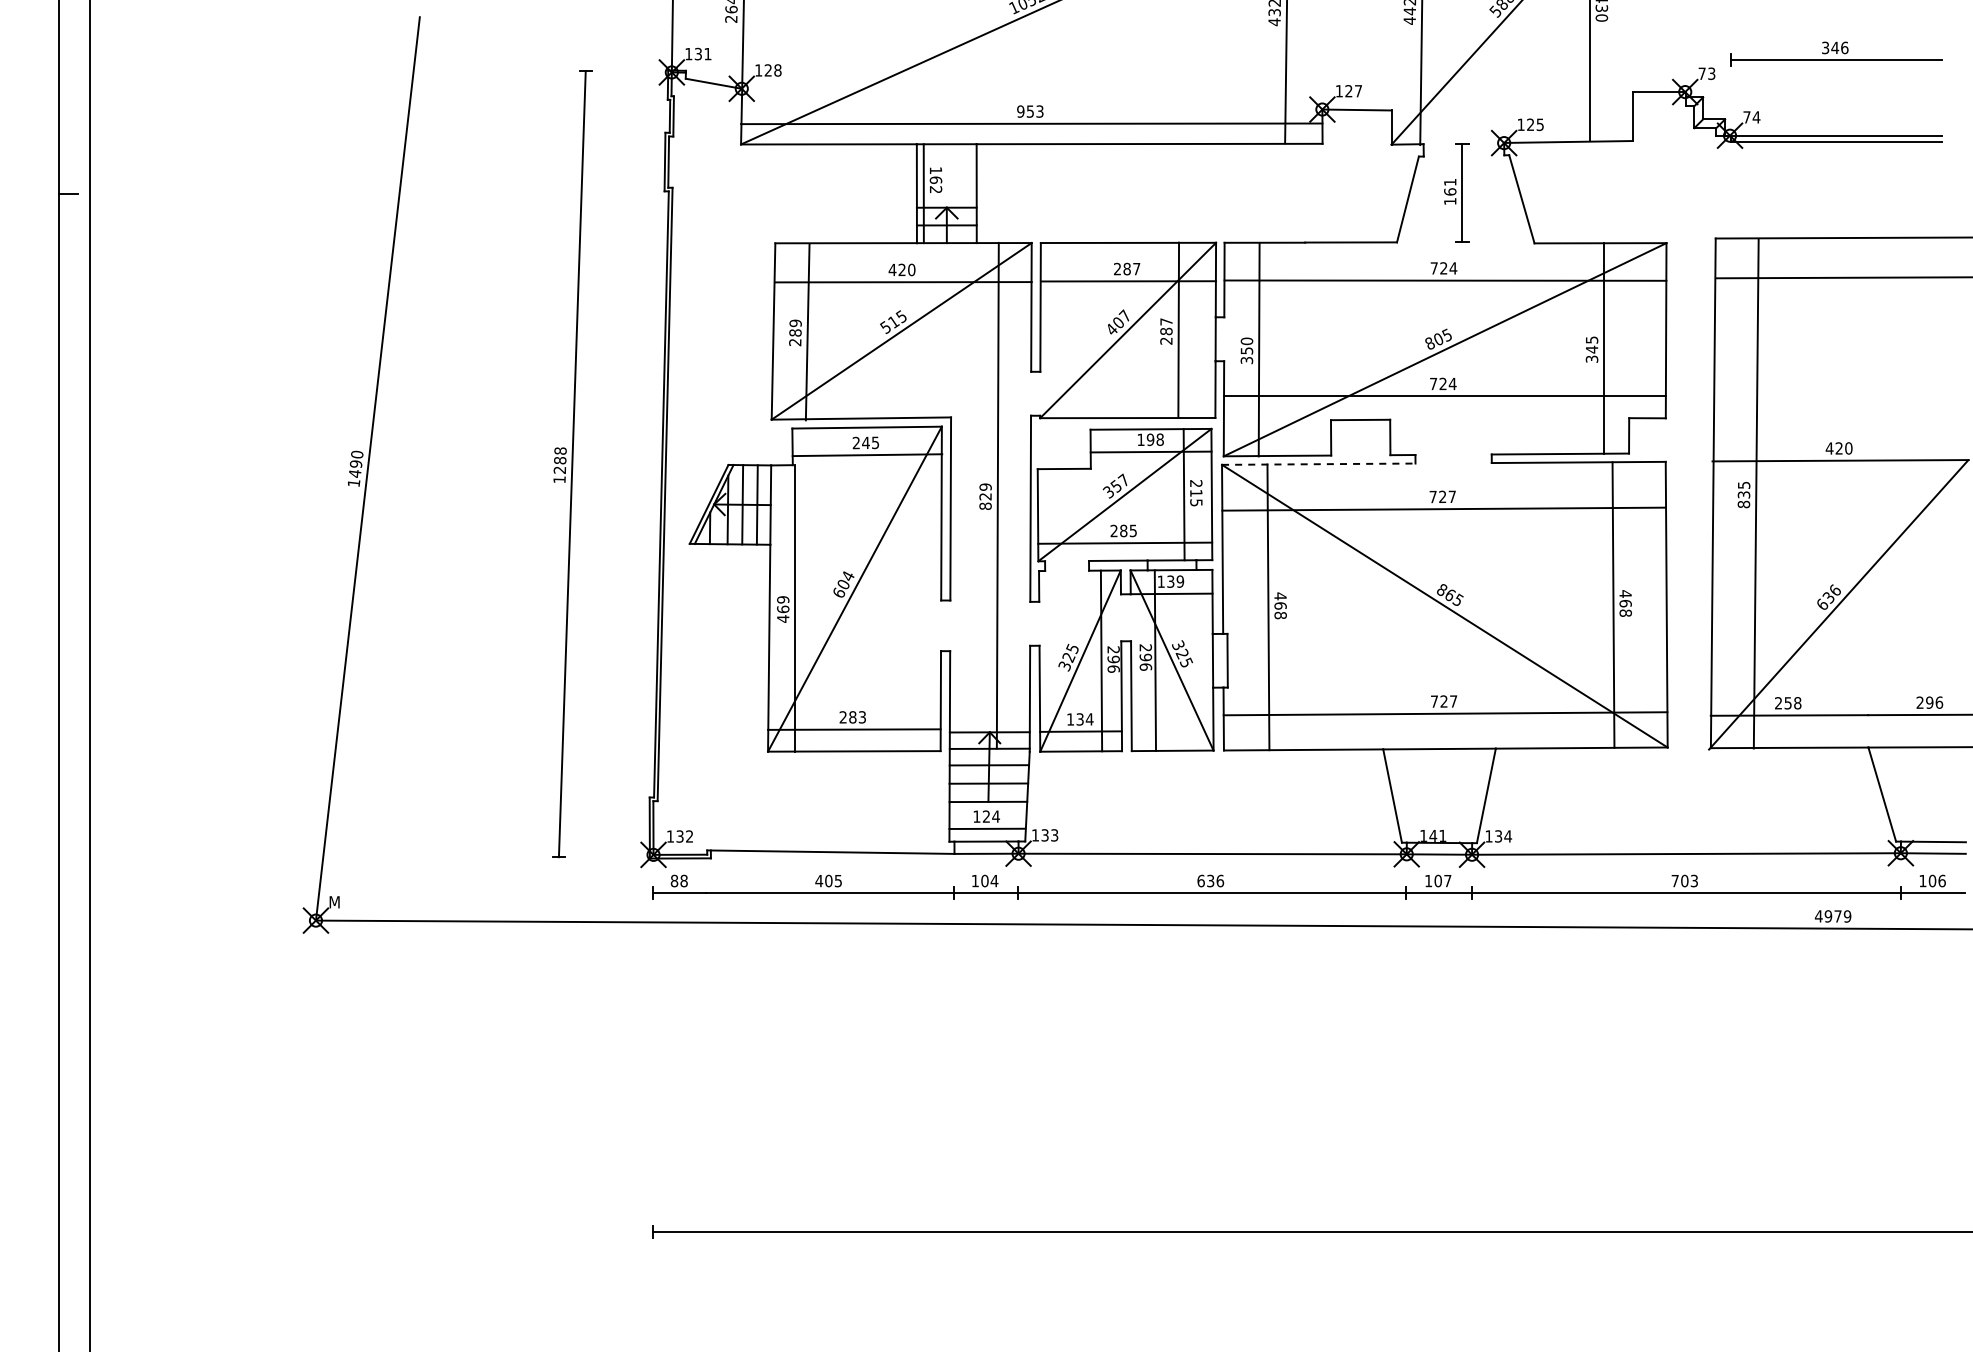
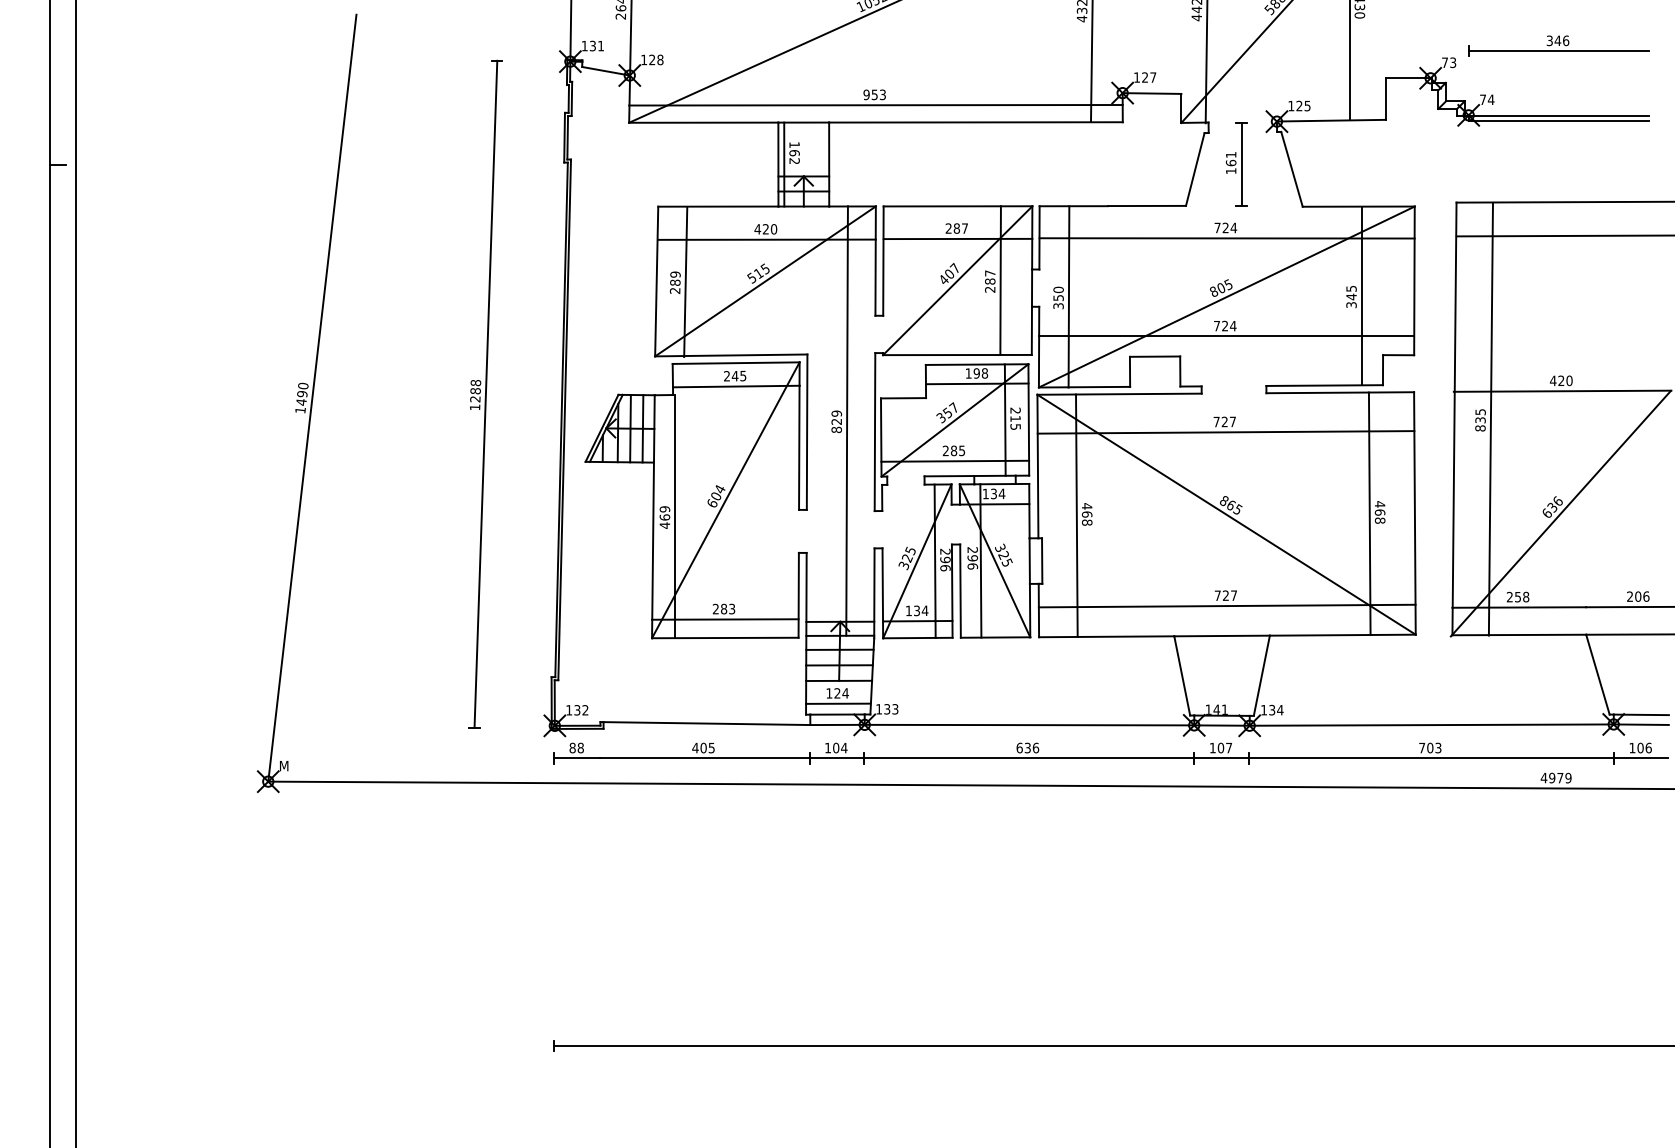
line: (1318, 464) -> (1119, 394), dashed -> solid
text: (1180, 581) -> (1002, 493), 139 -> 134
text: (1929, 702) -> (1638, 596), 296 -> 206

